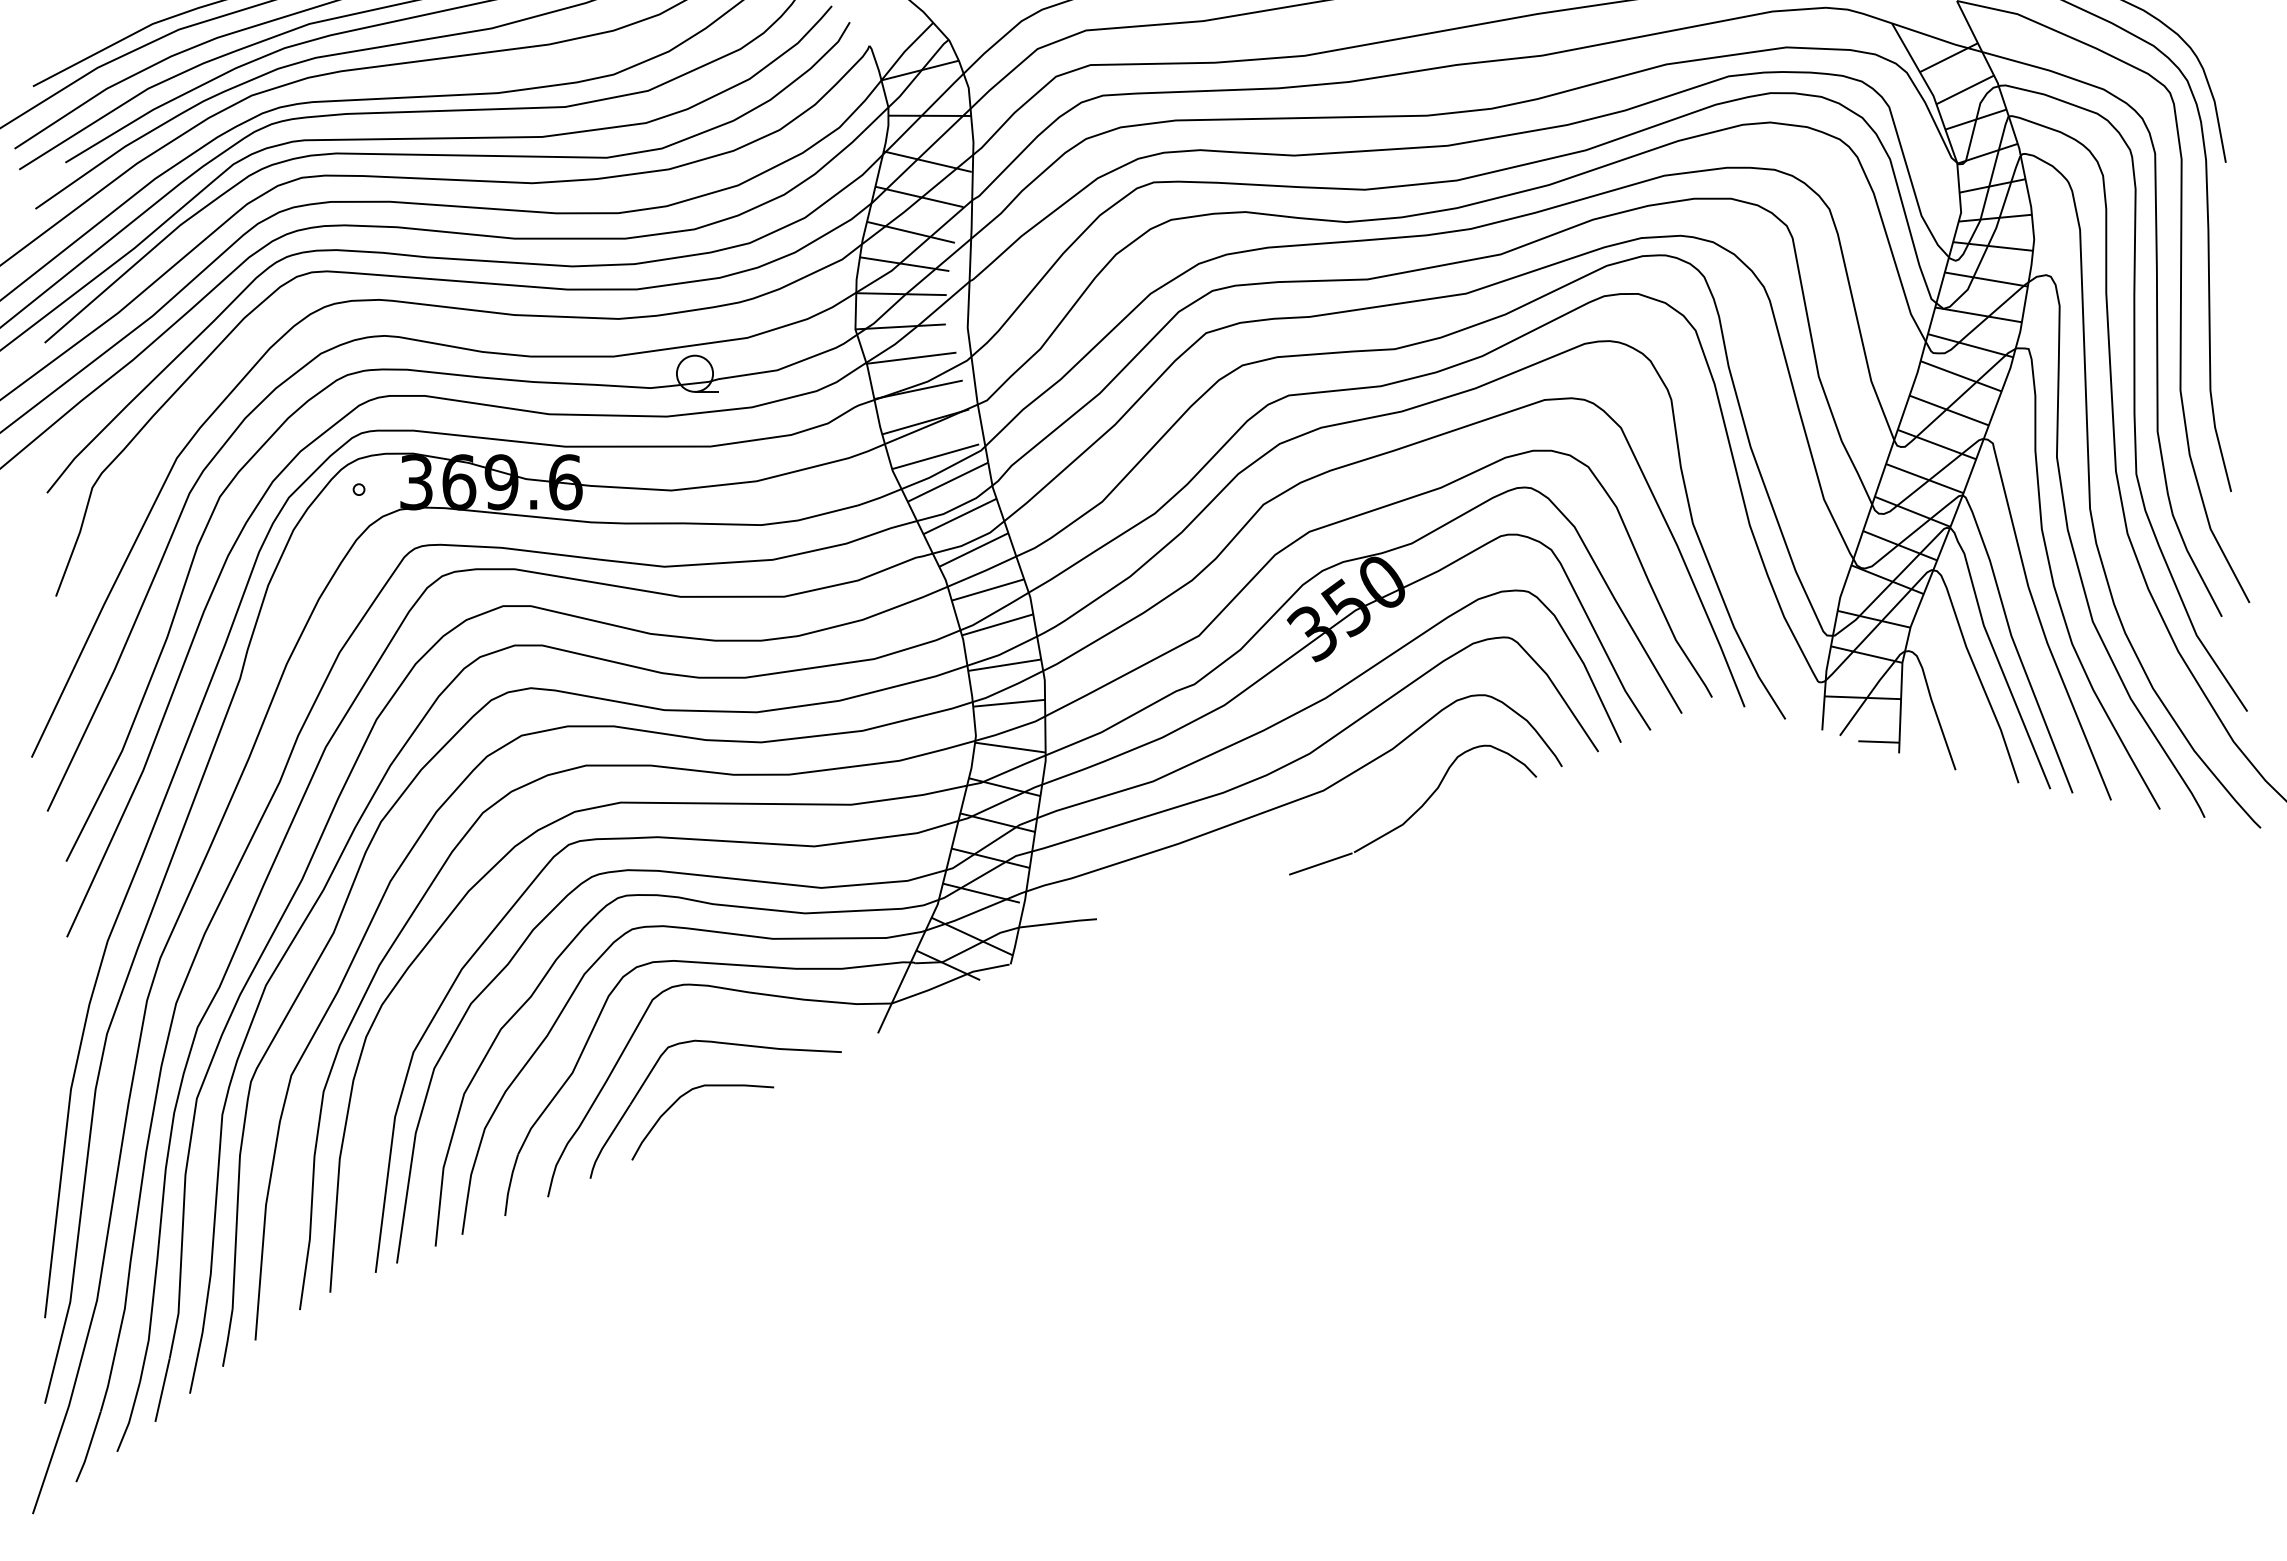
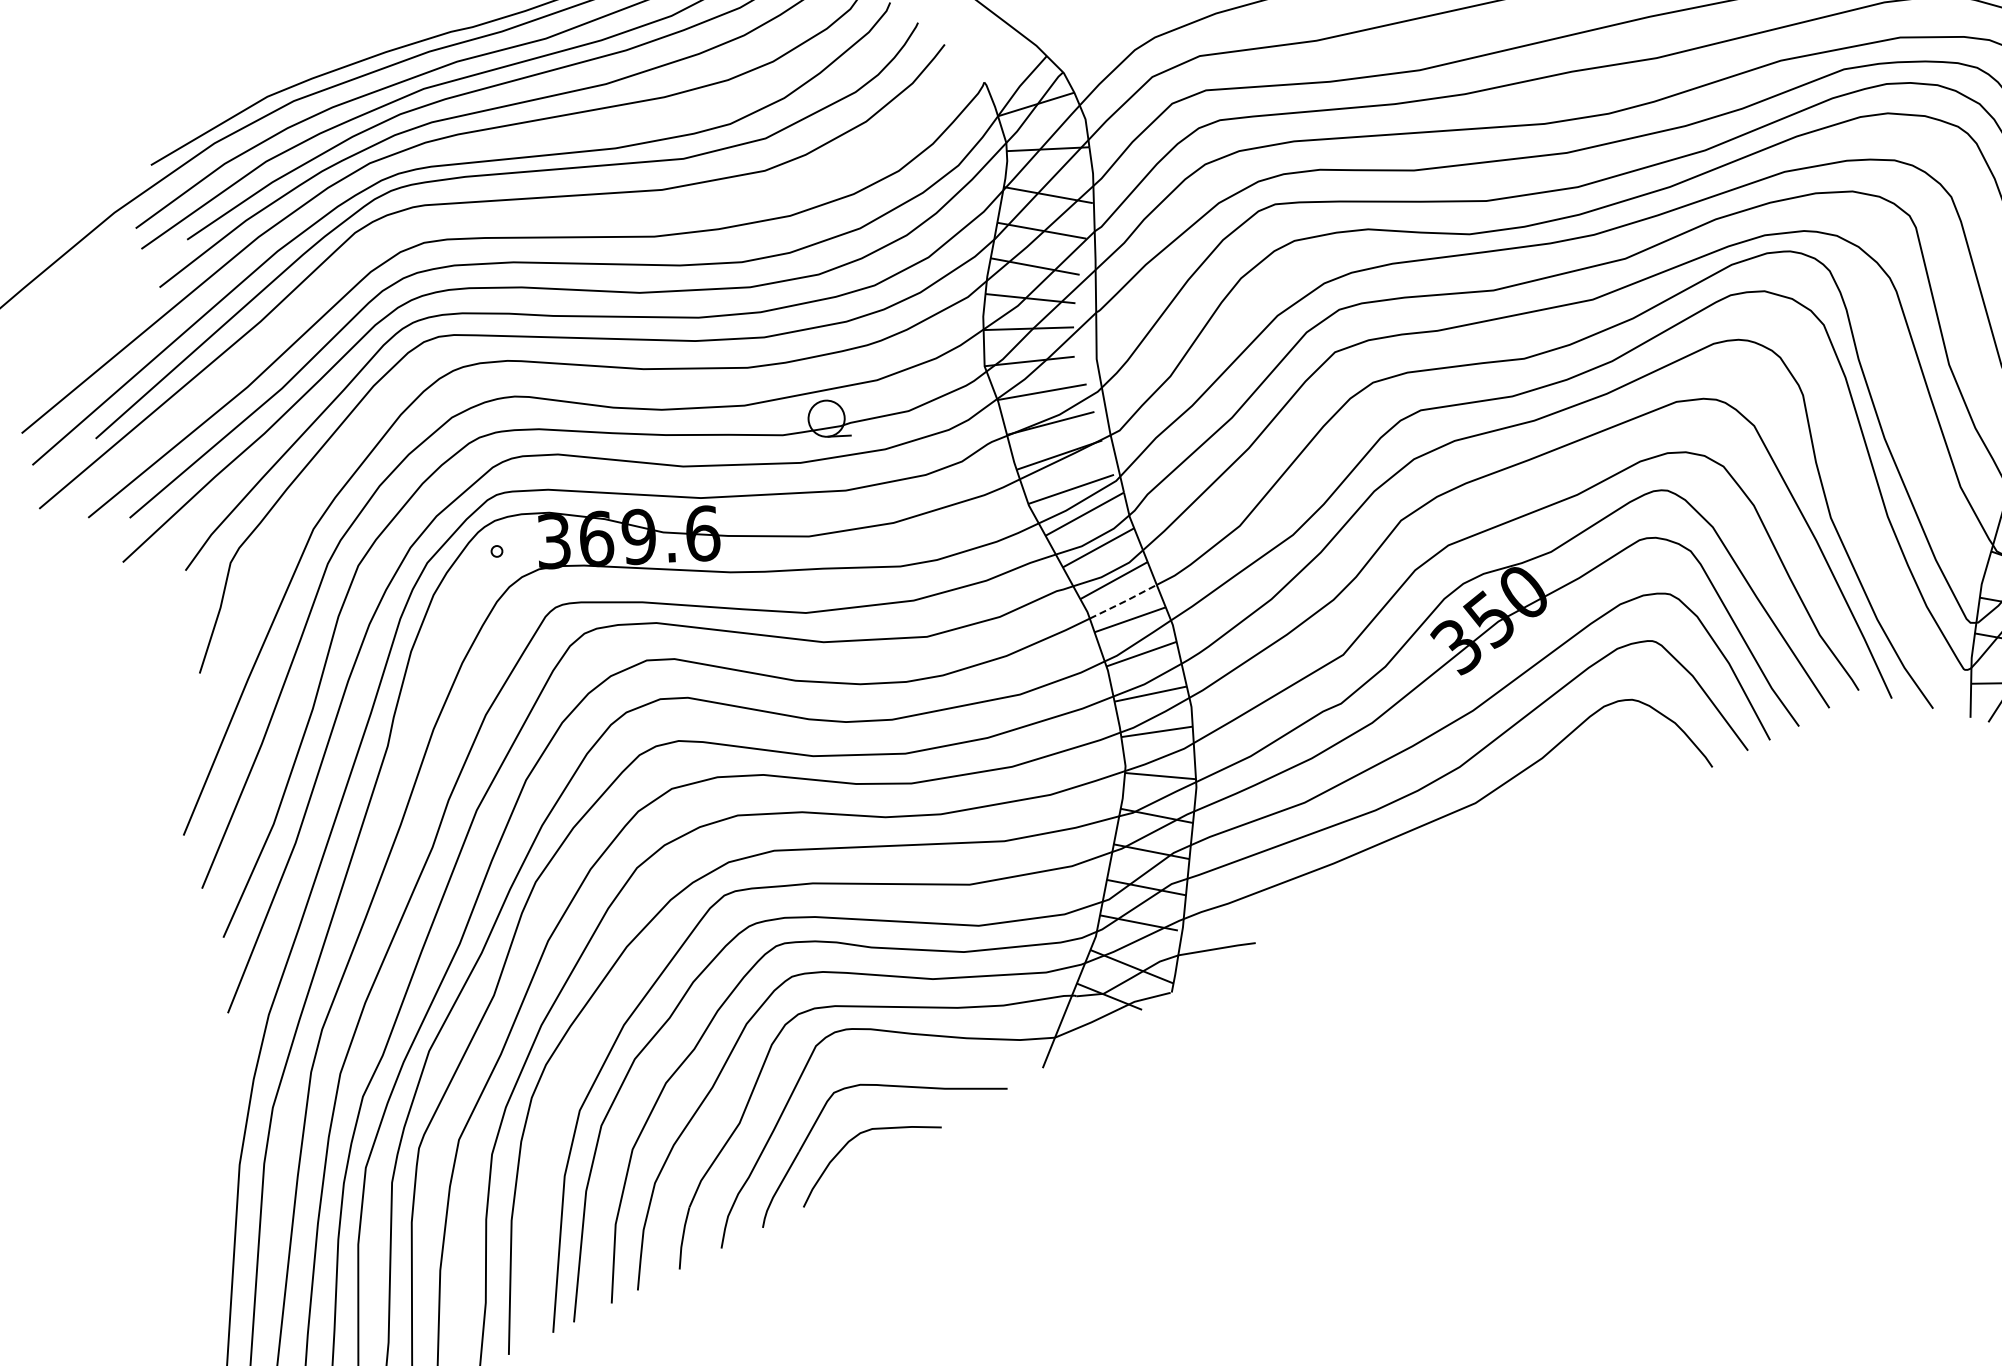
curve: (447, 156) -> (568, 214), removed
line: (983, 571) -> (1124, 601), solid -> dashed
part: (1413, 809) -> (1566, 817), removed

